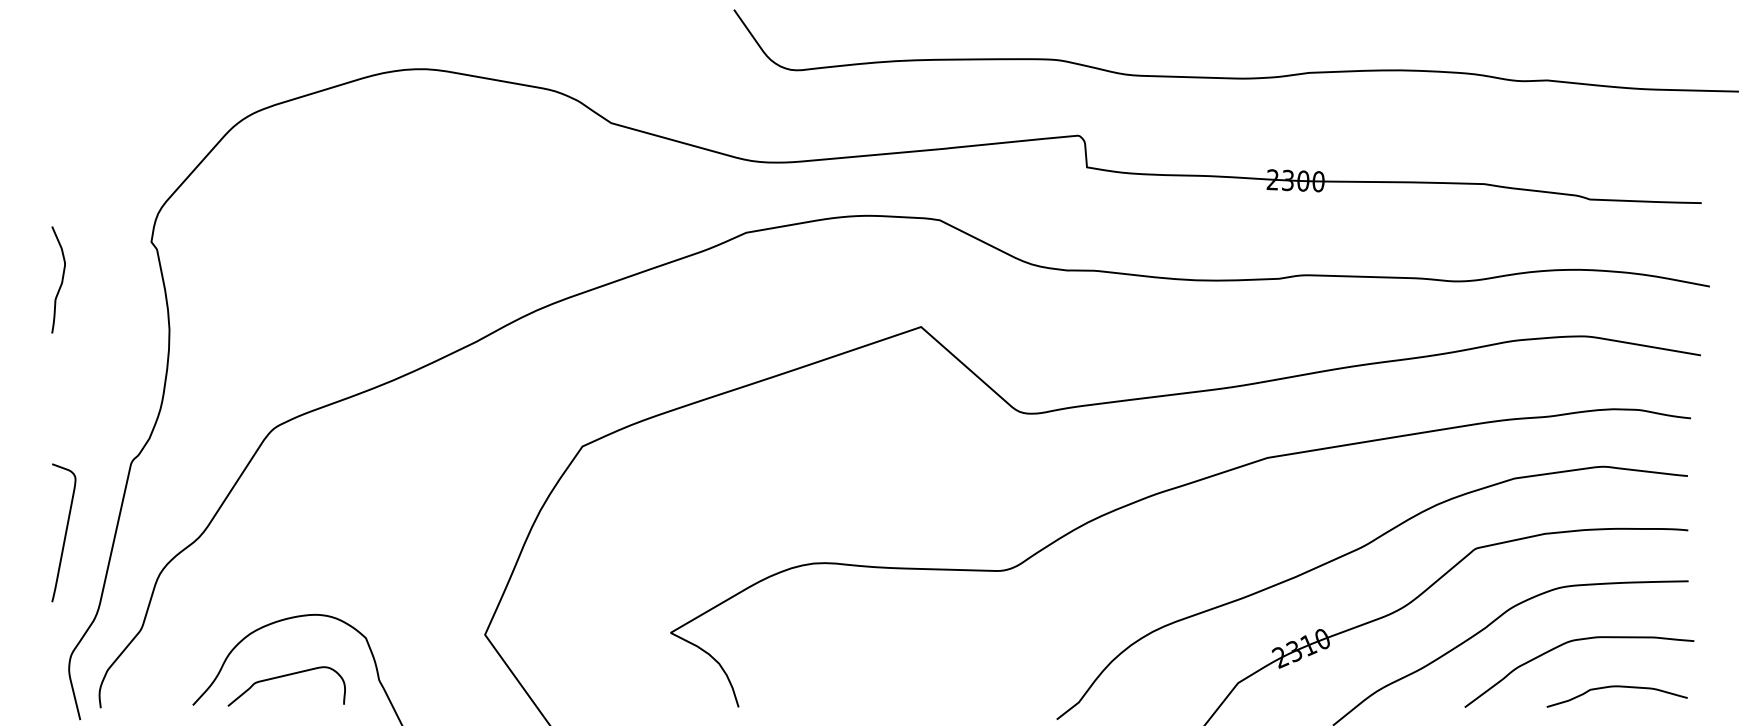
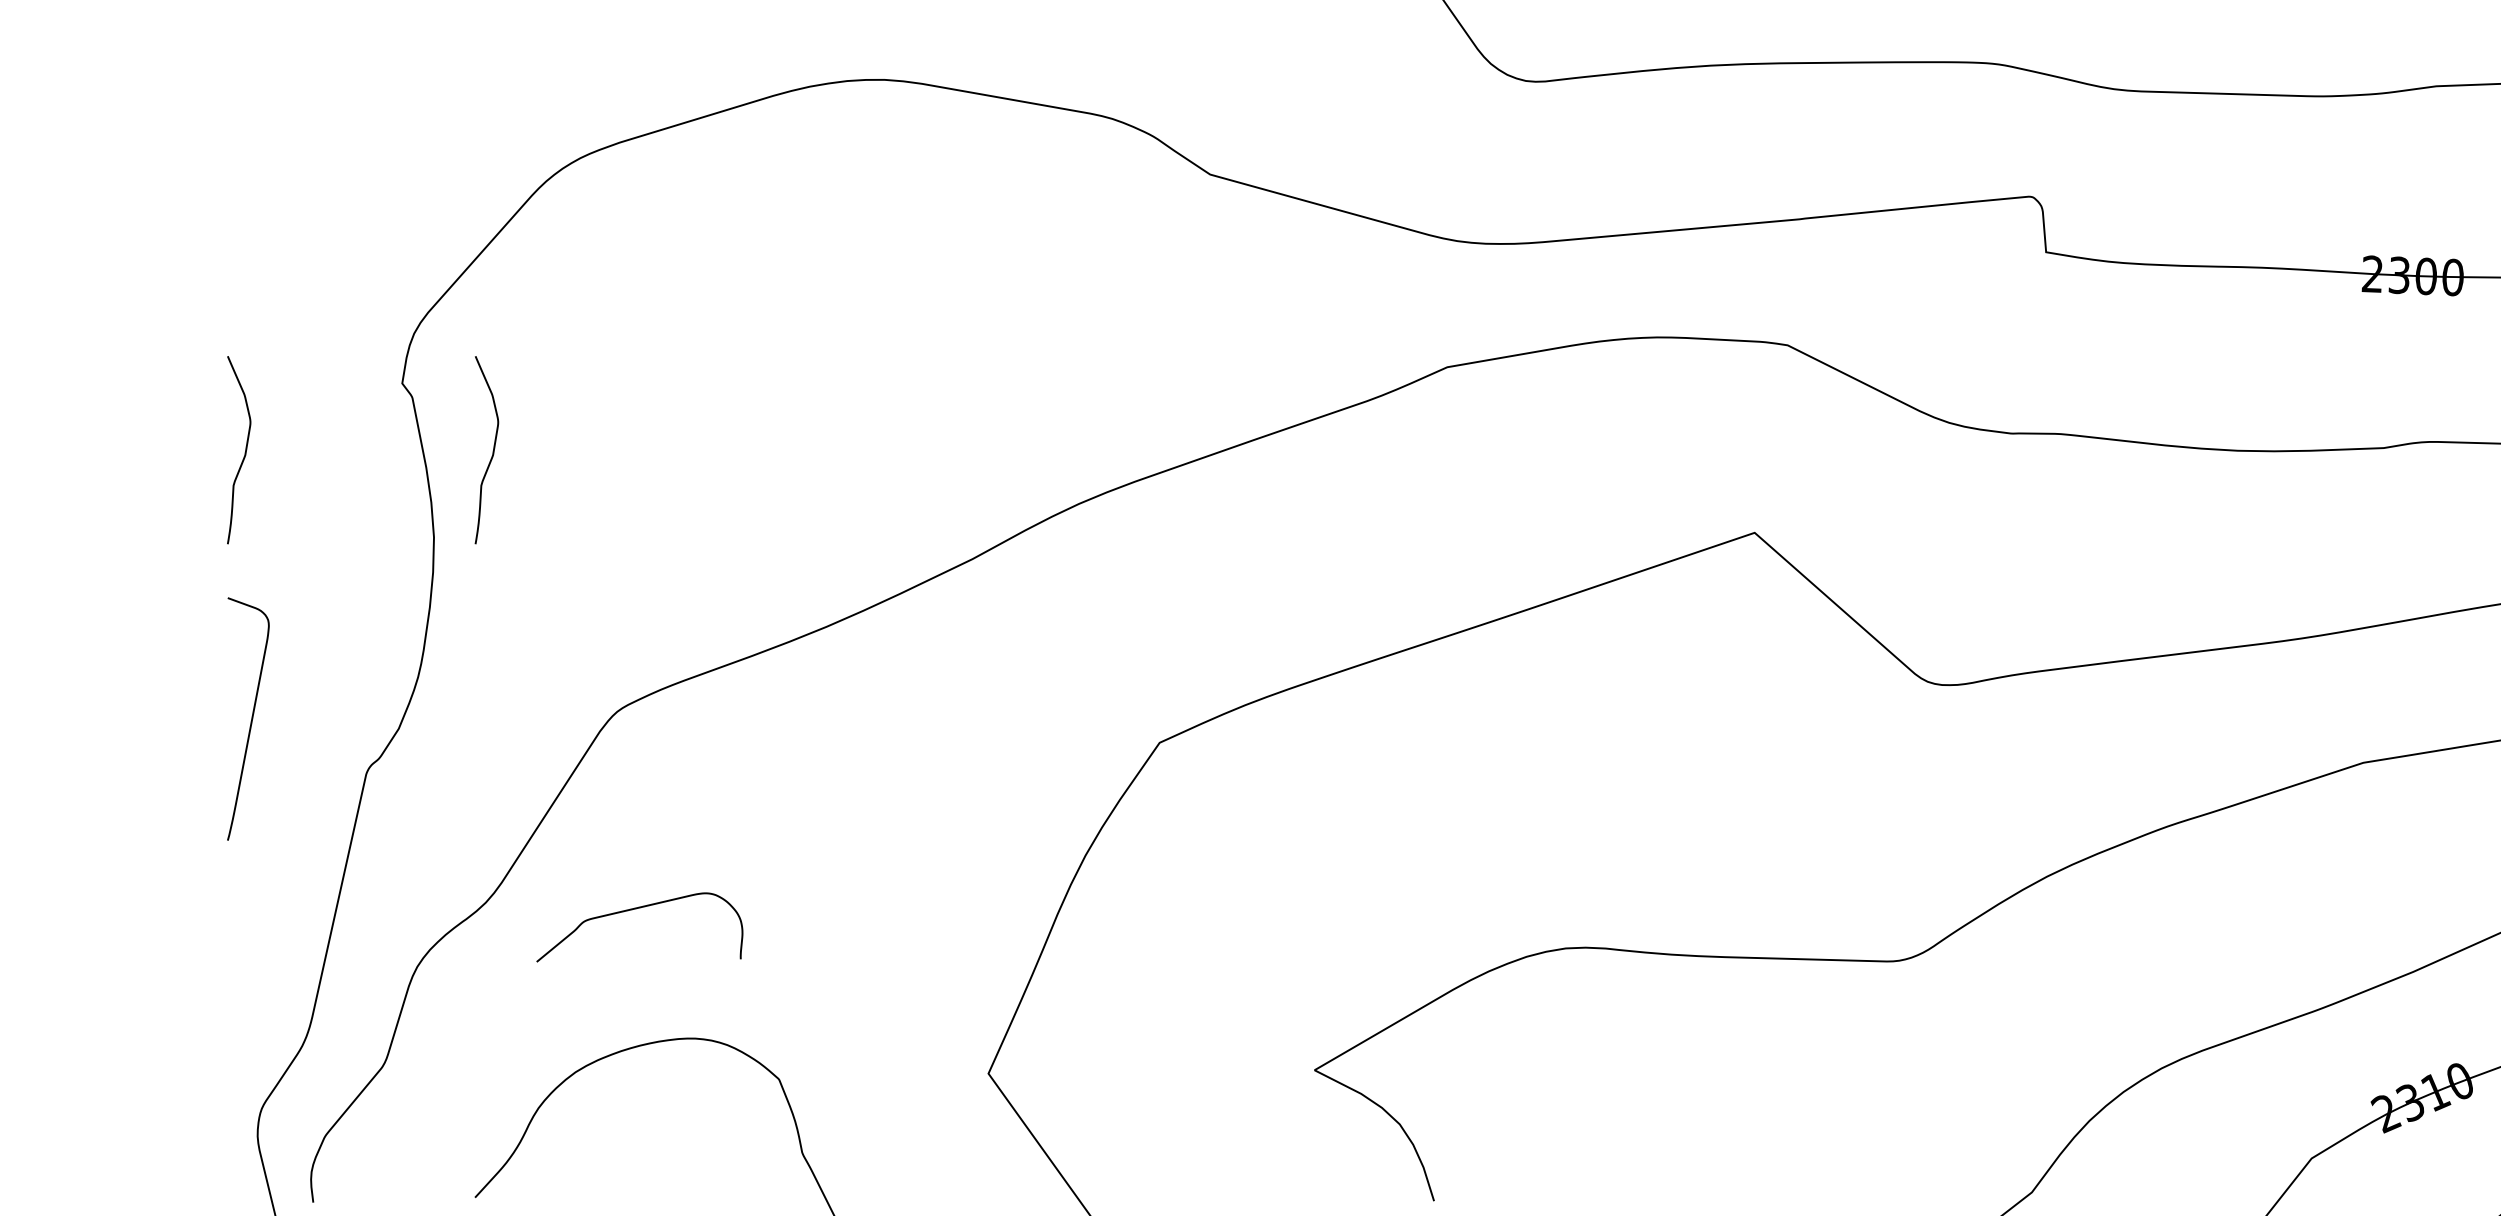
curve: (202, 279) -> (491, 449), added
curve: (65, 532) -> (251, 718), moved
curve: (282, 677) -> (632, 911), moved

